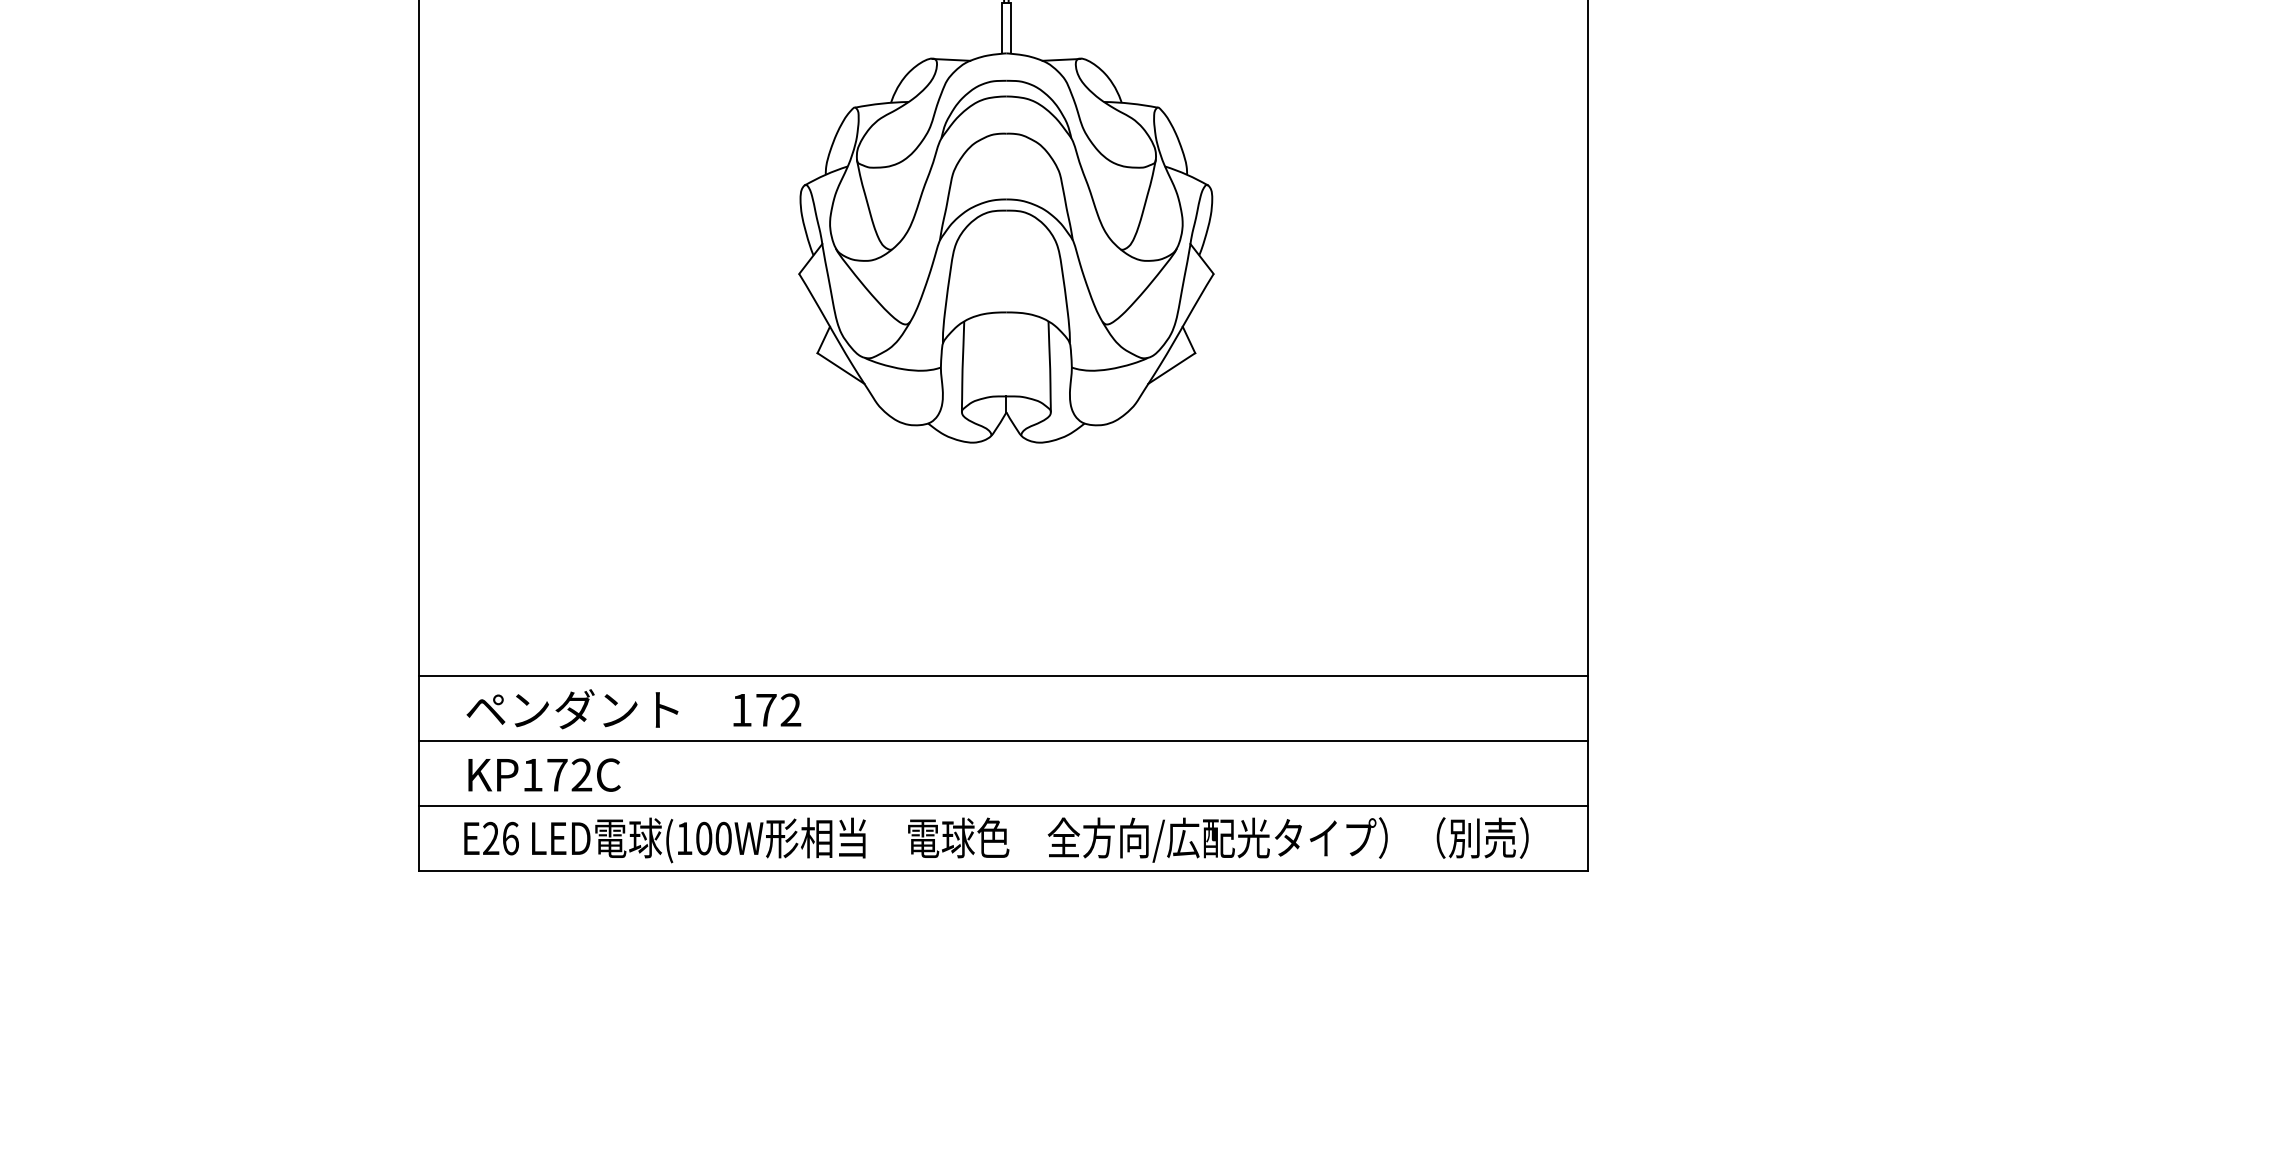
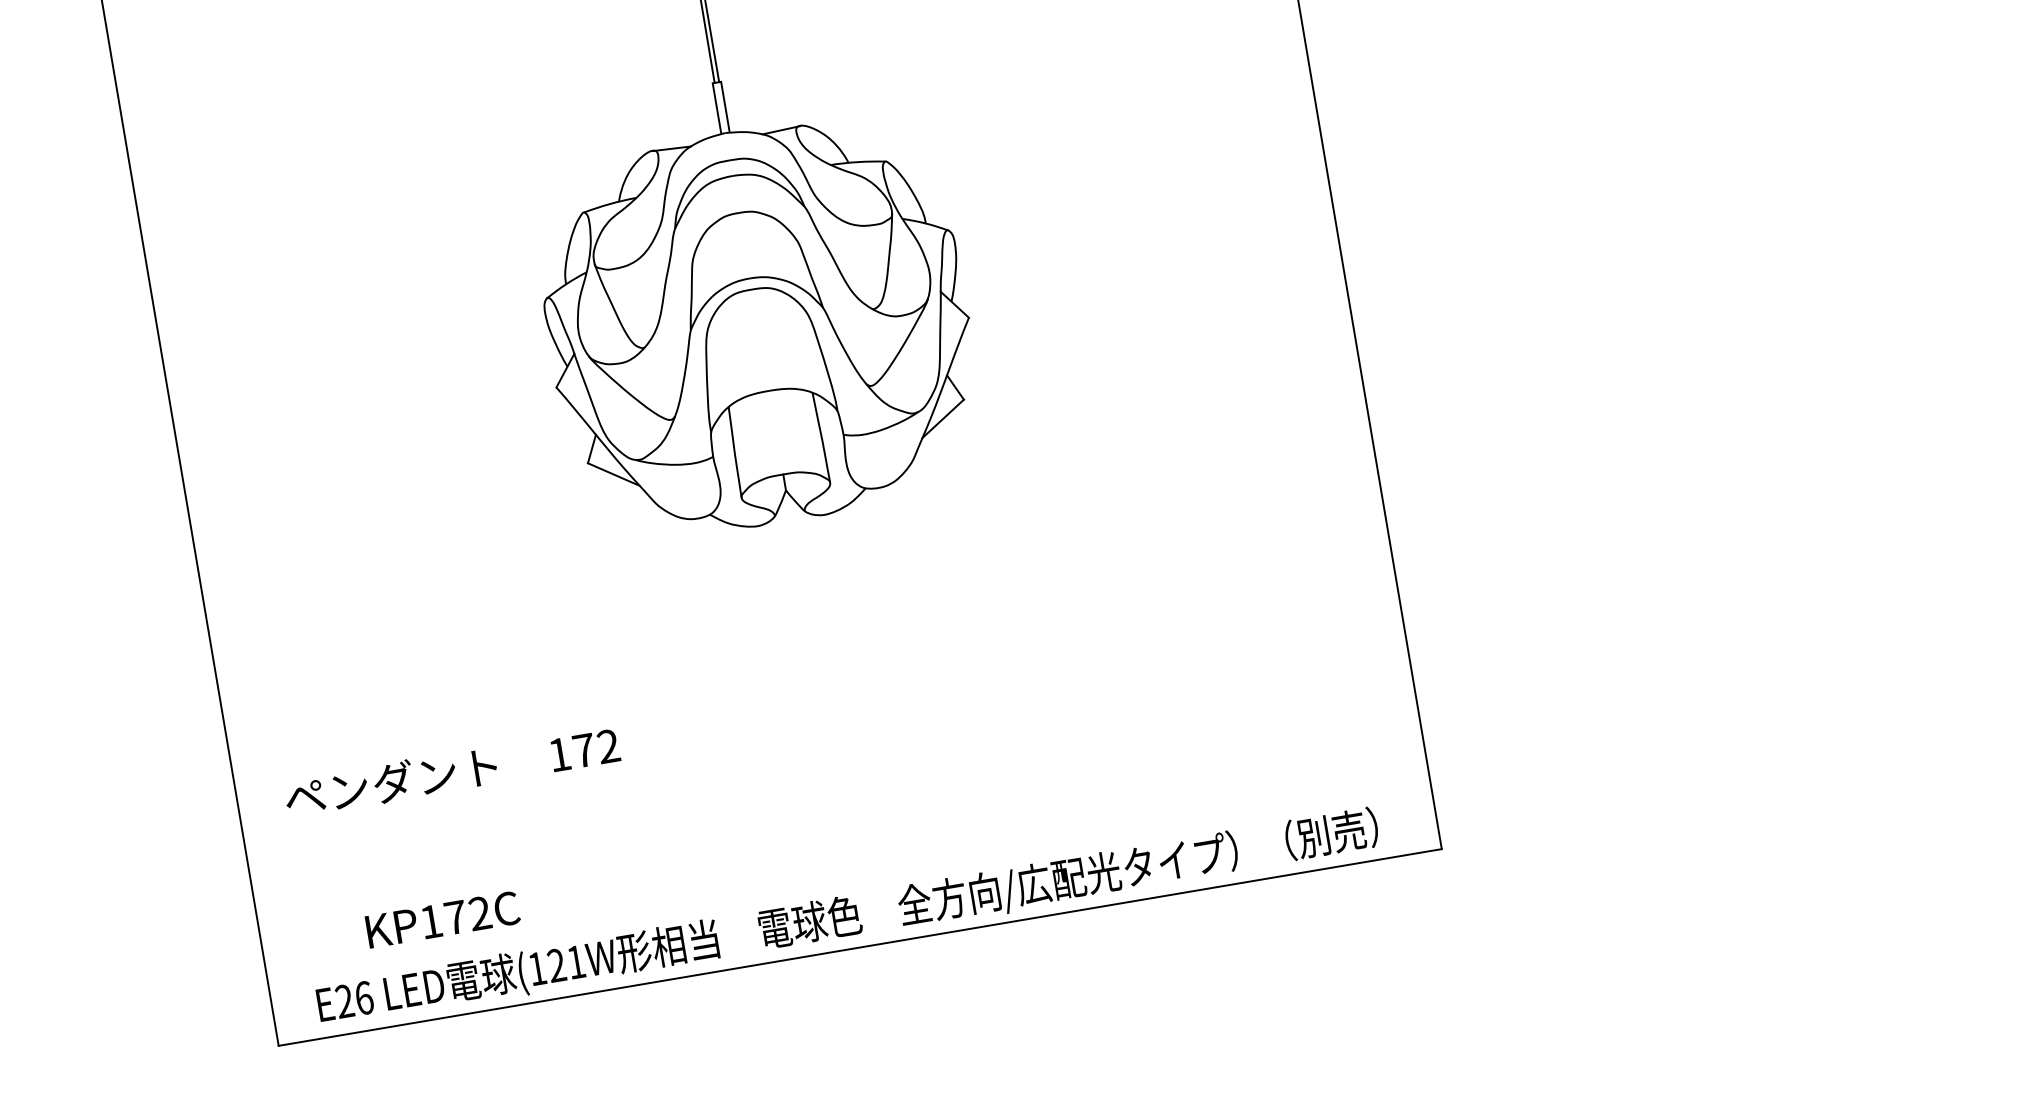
line: (1003, 676) -> (827, 753), removed
text: (633, 709) -> (451, 772), moved
line: (1003, 741) -> (838, 818), removed
text: (544, 774) -> (442, 919), moved
line: (1003, 806) -> (849, 883), removed
text: (713, 838) -> (566, 963), (100W -> (121W

